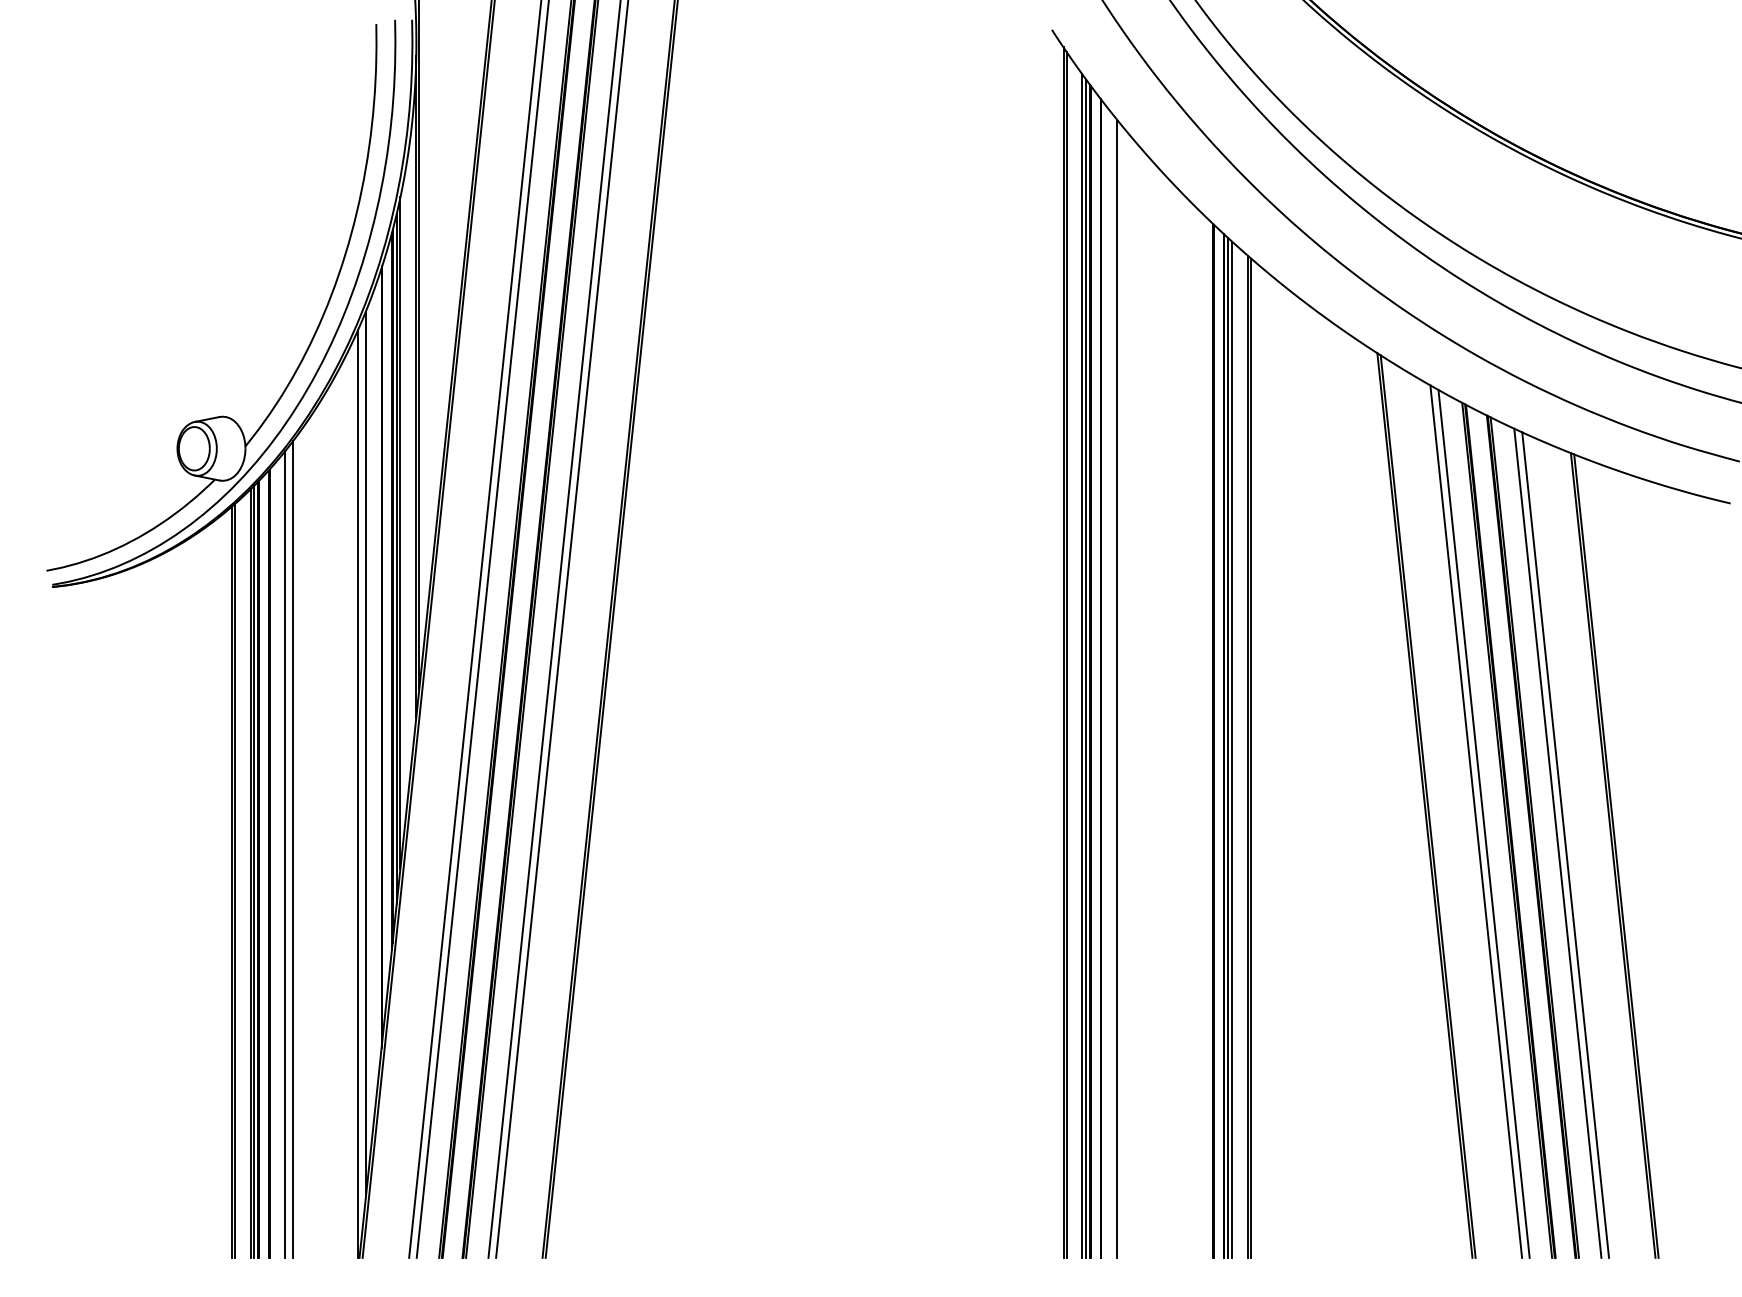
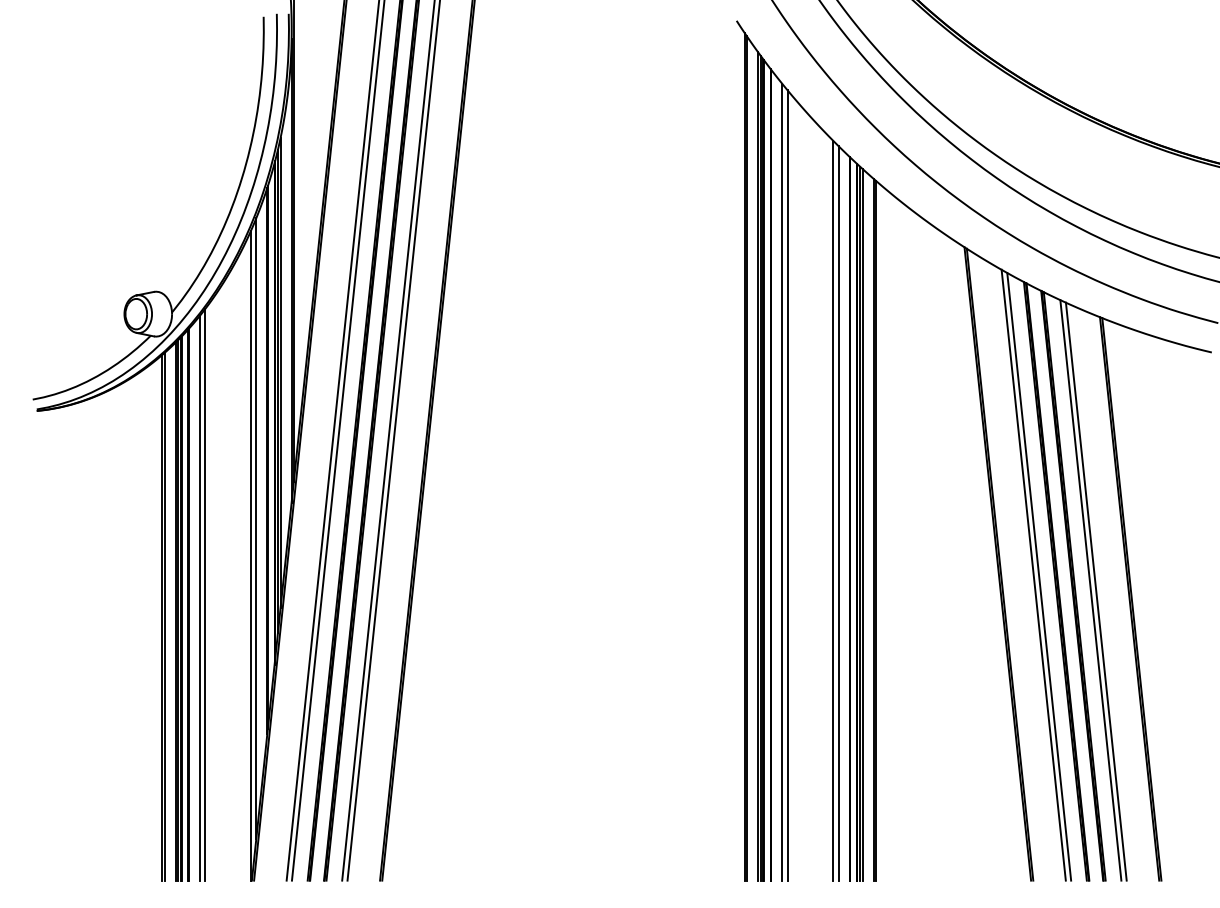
line: (1124, 693) -> (787, 485), added
line: (1190, 729) -> (833, 510), added
line: (1197, 732) -> (838, 512), added

